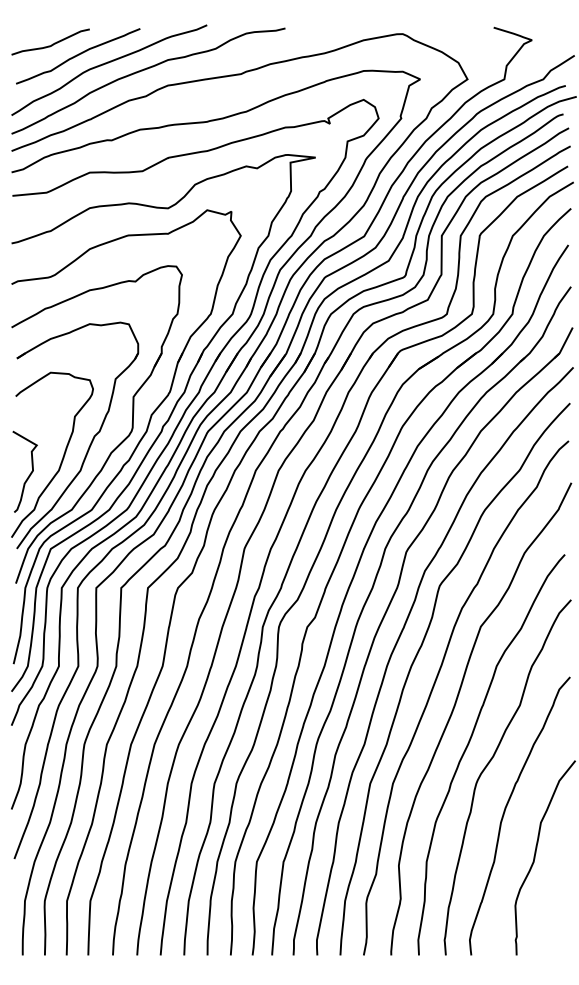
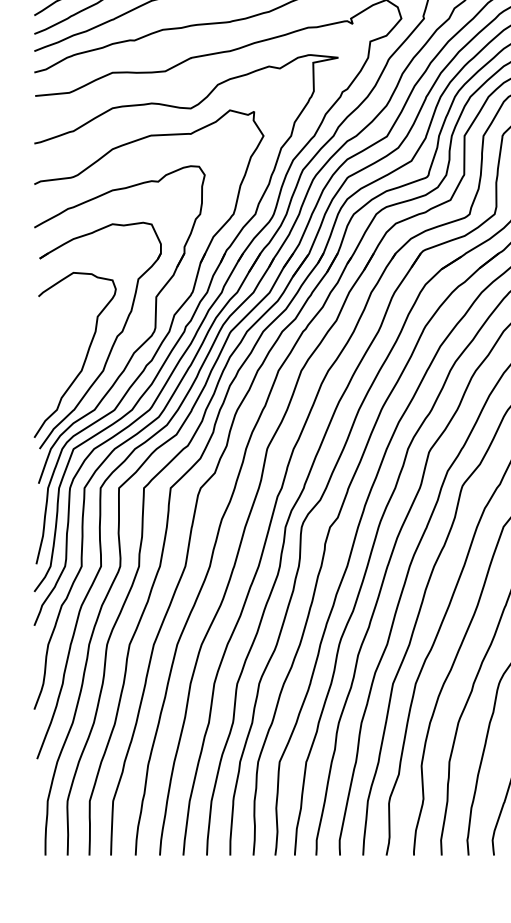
curve: (28, 475) -> (51, 375), removed

